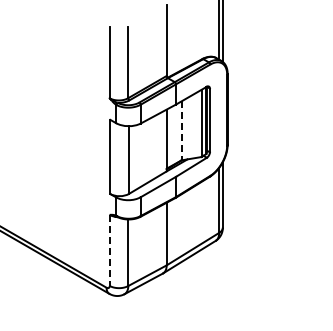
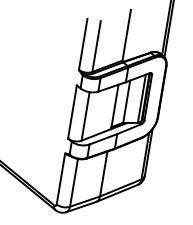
line: (181, 130) -> (126, 101), dashed -> solid
line: (109, 250) -> (60, 179), dashed -> solid

